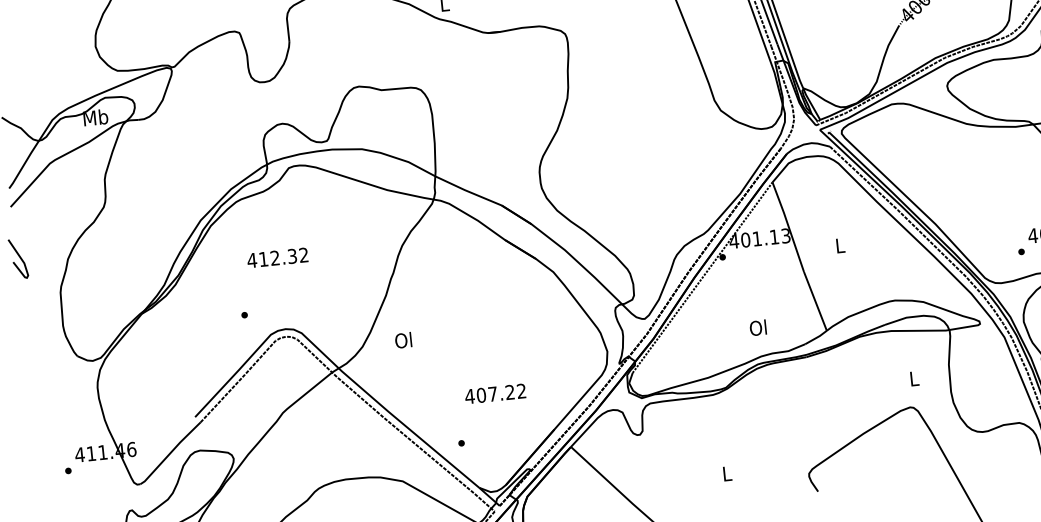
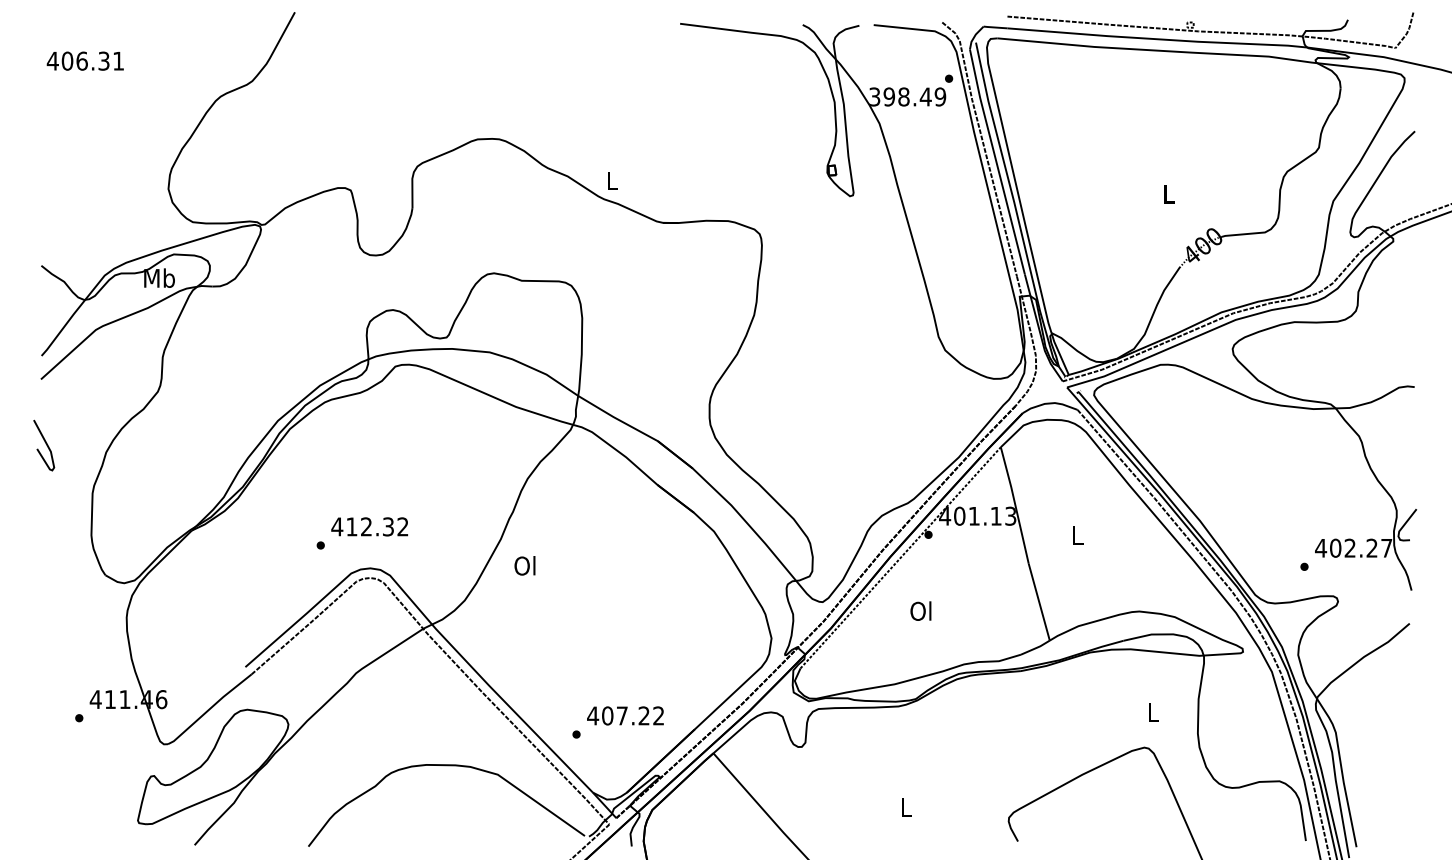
text: (277, 257) -> (369, 526), moved
text: (757, 327) -> (920, 610), moved
text: (403, 340) -> (524, 565), moved
text: (495, 393) -> (625, 715), moved

